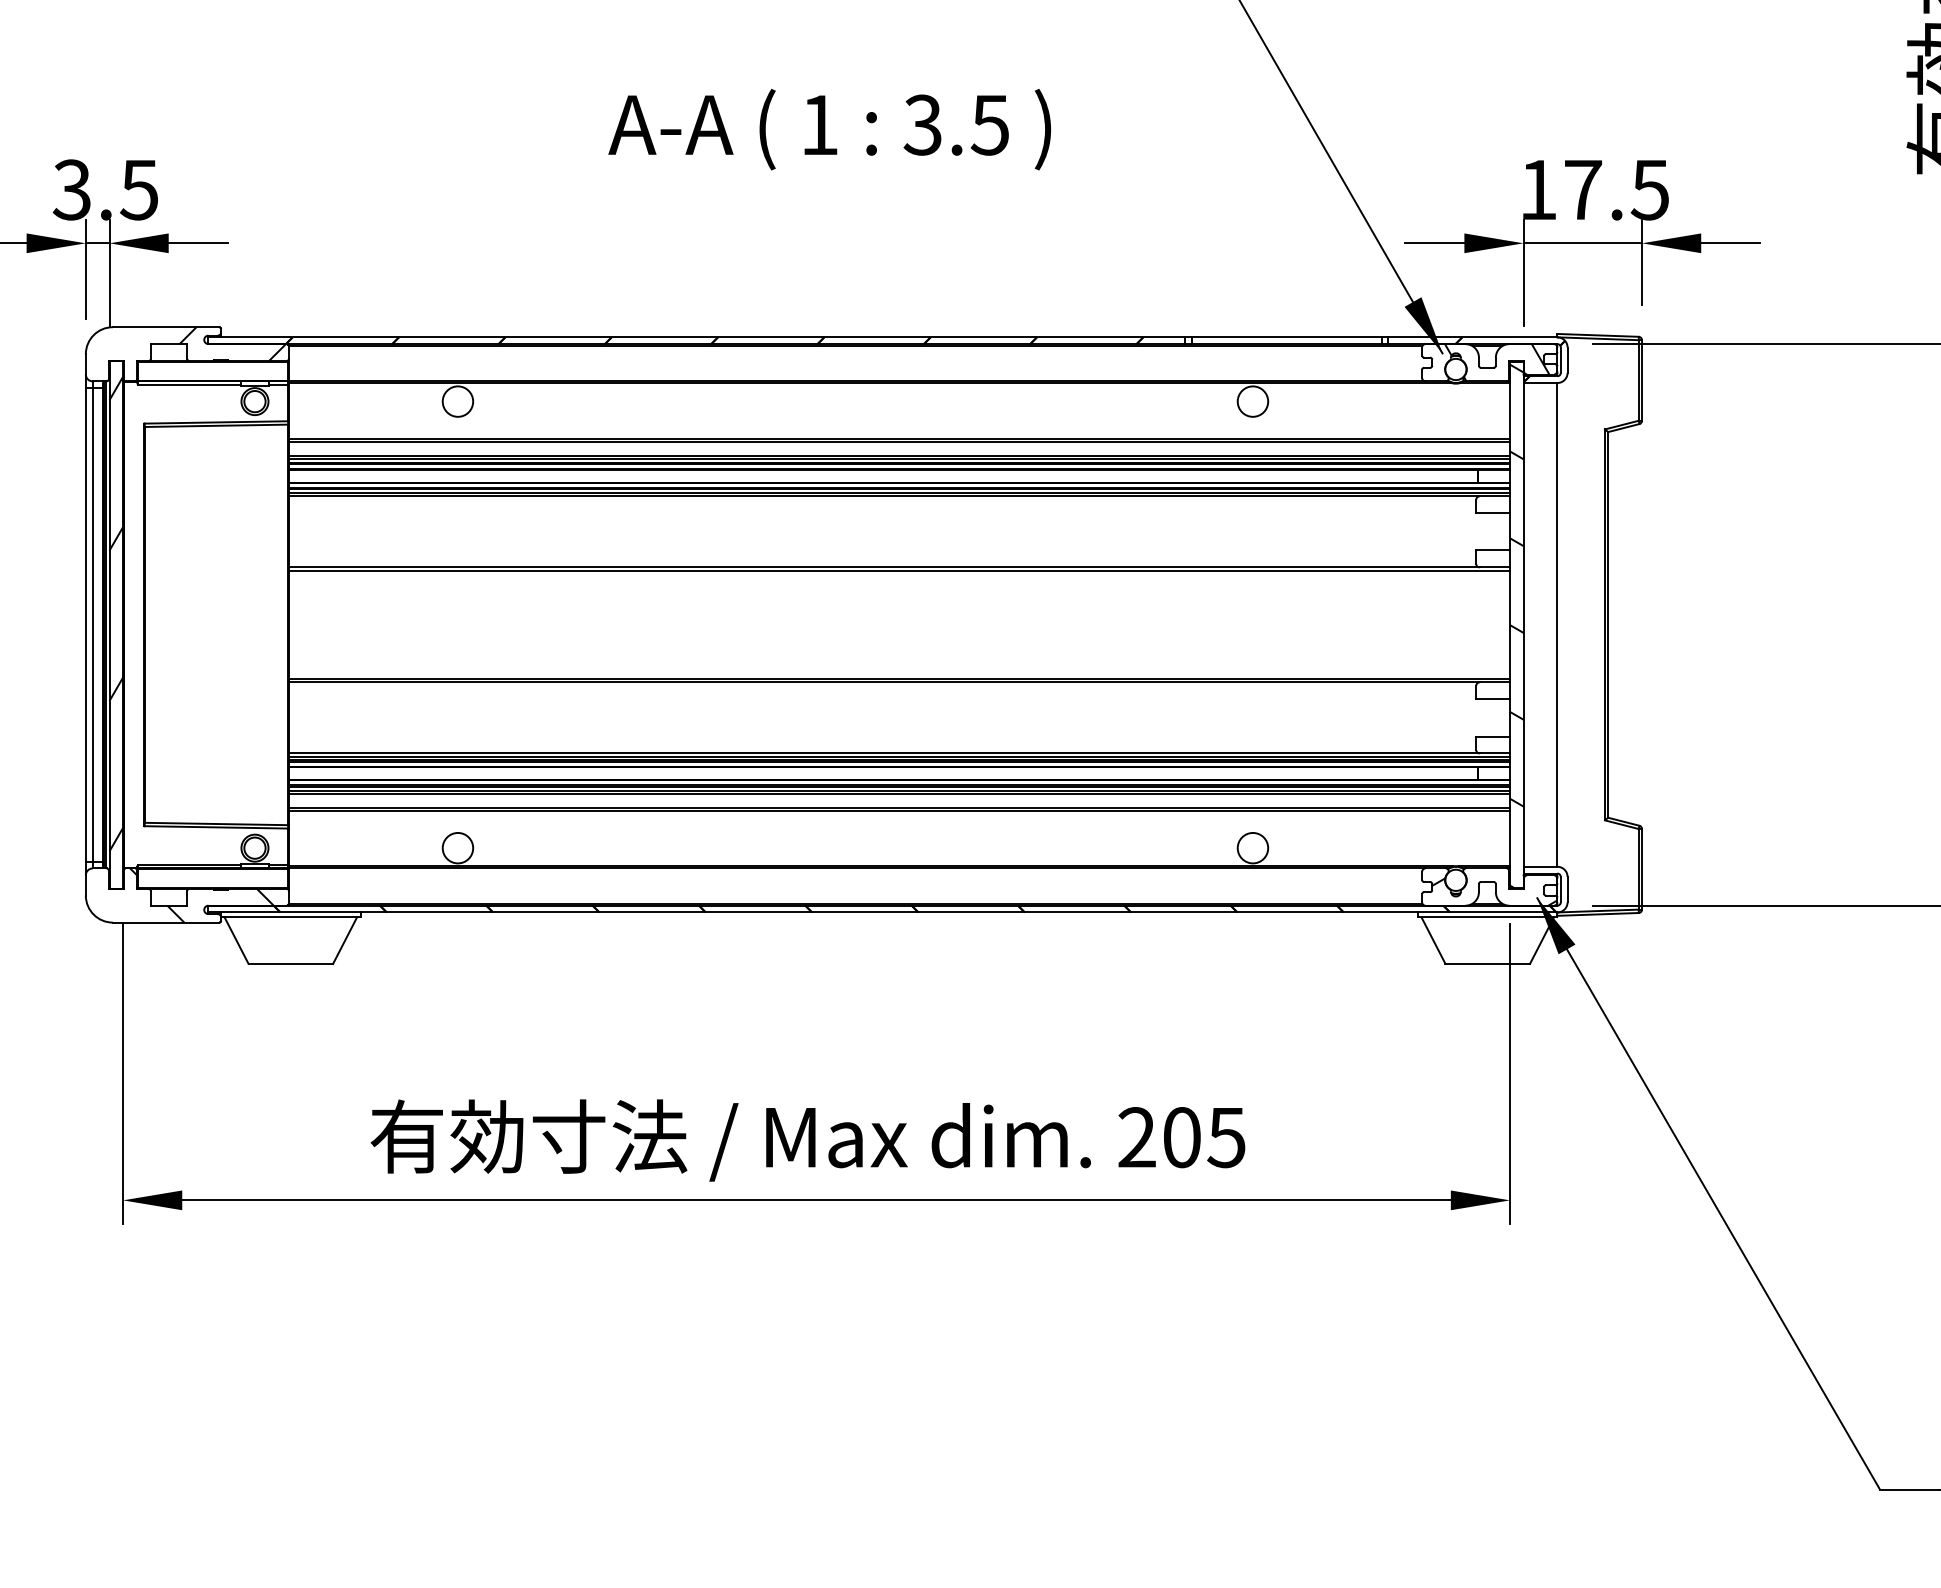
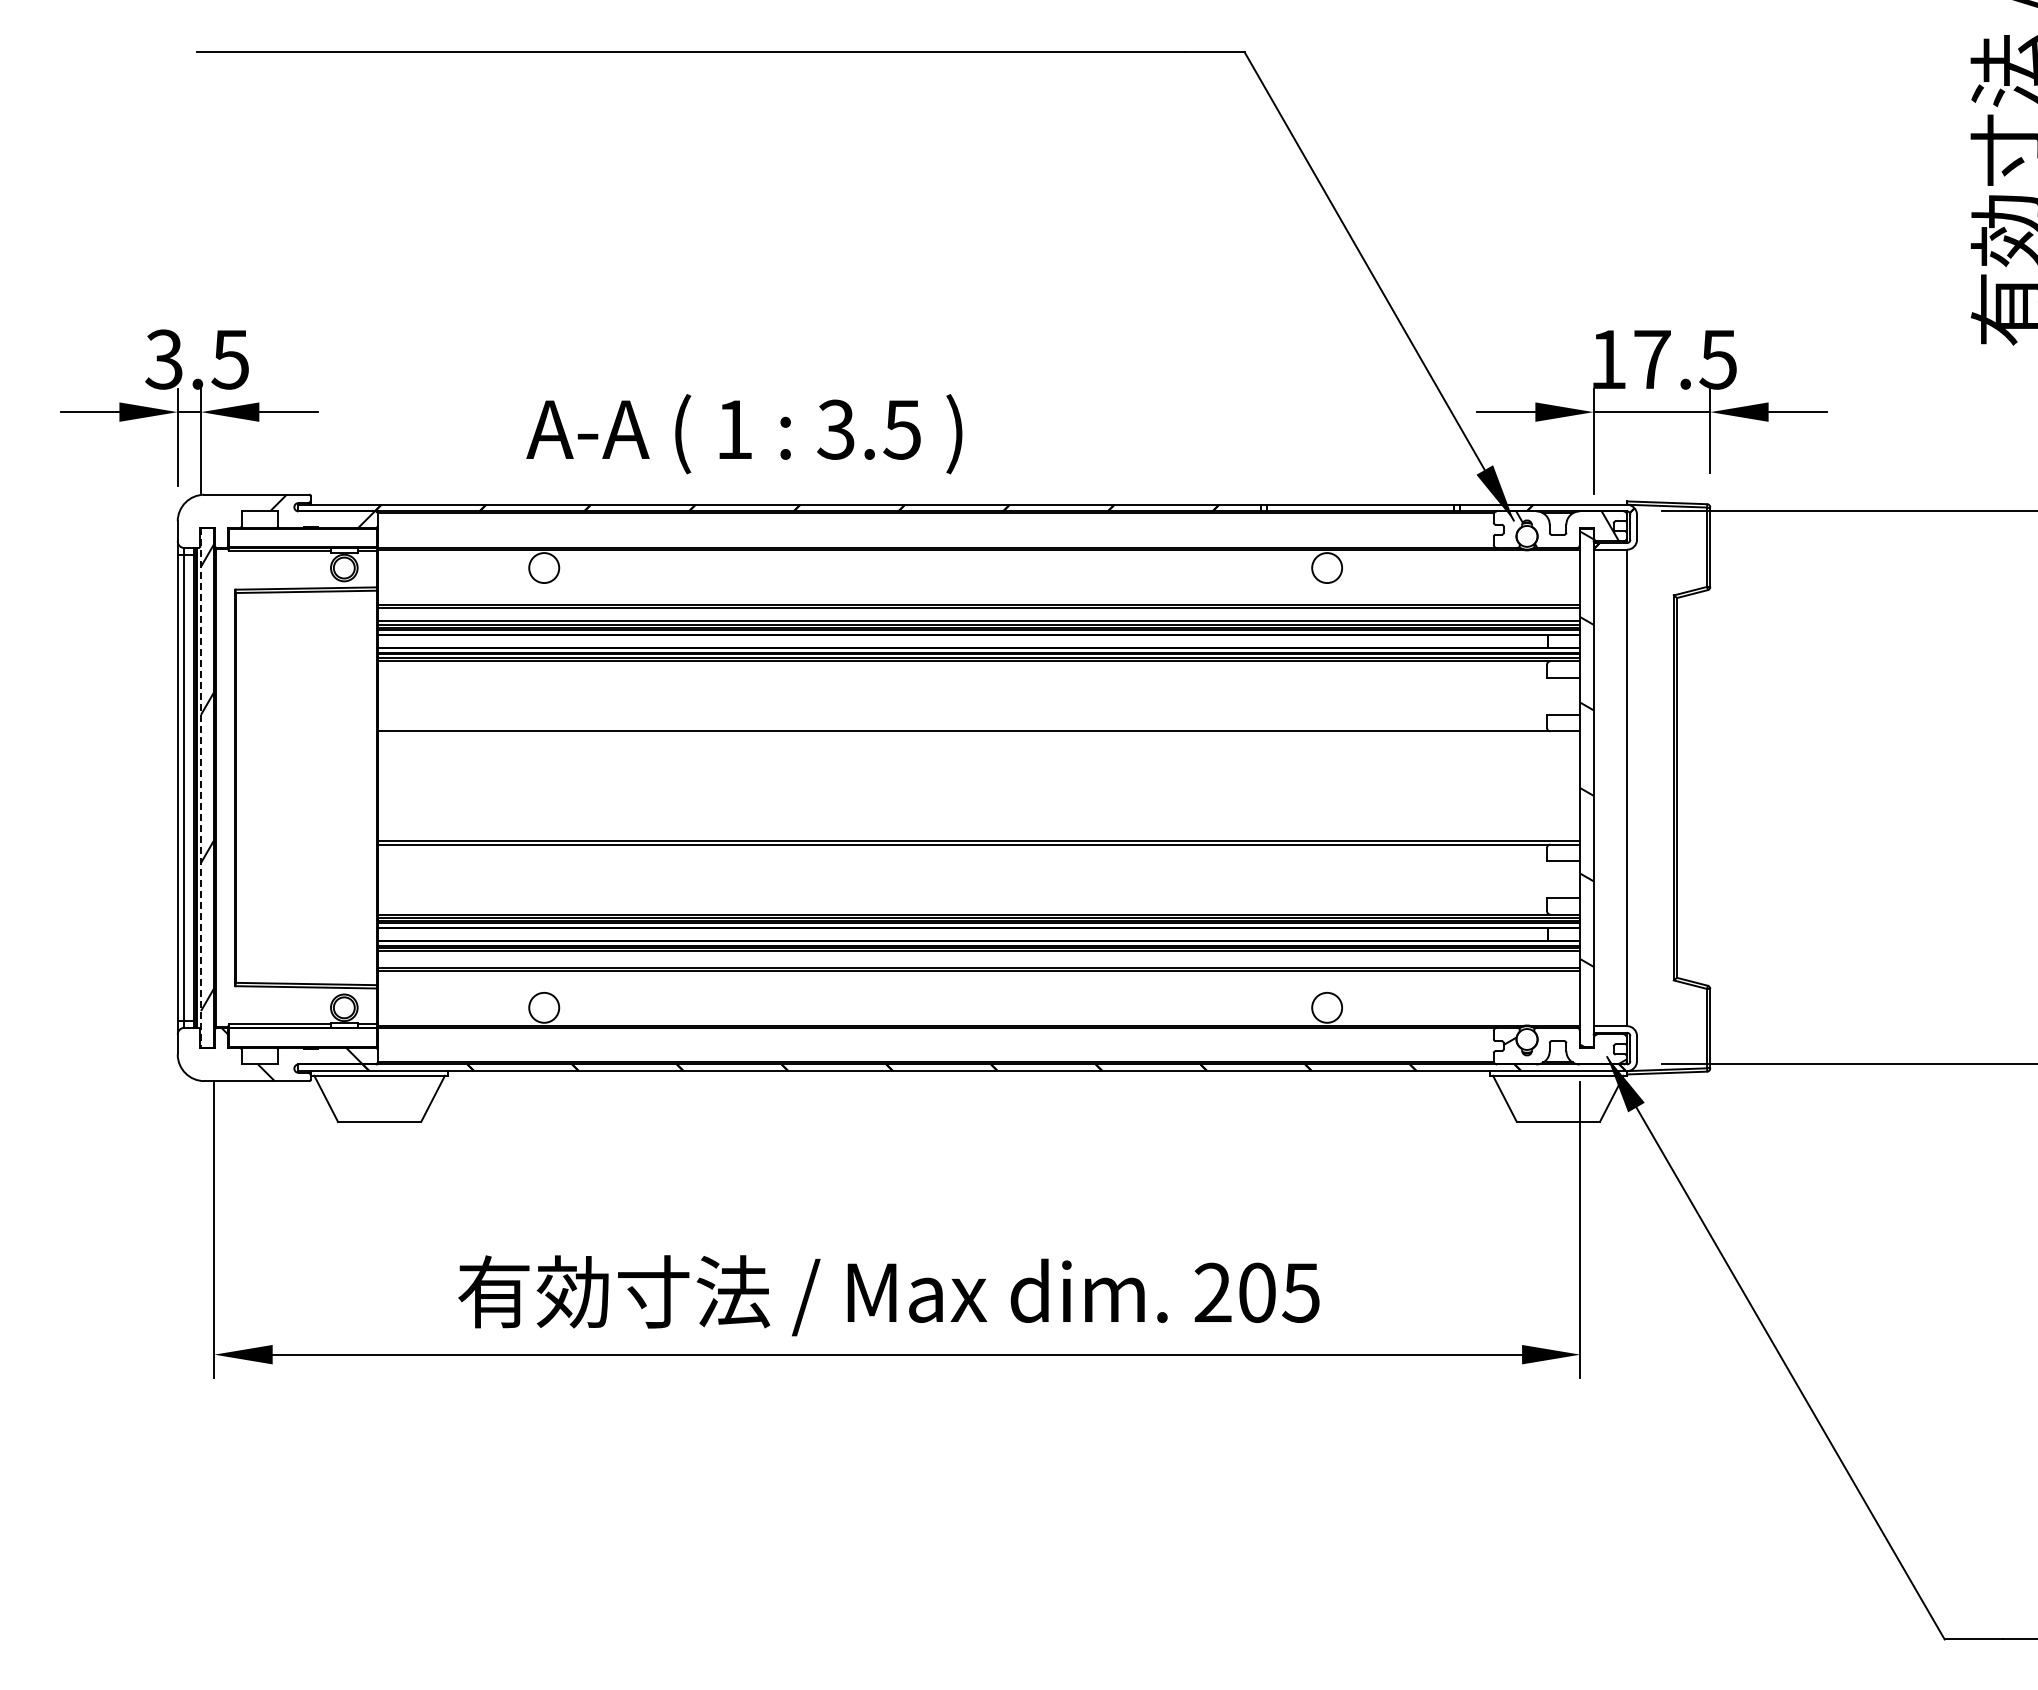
text: (829, 129) -> (744, 434), moved
line: (898, 570) -> (978, 734), removed
line: (109, 624) -> (201, 787), solid -> dashed
line: (898, 794) -> (978, 954), removed

